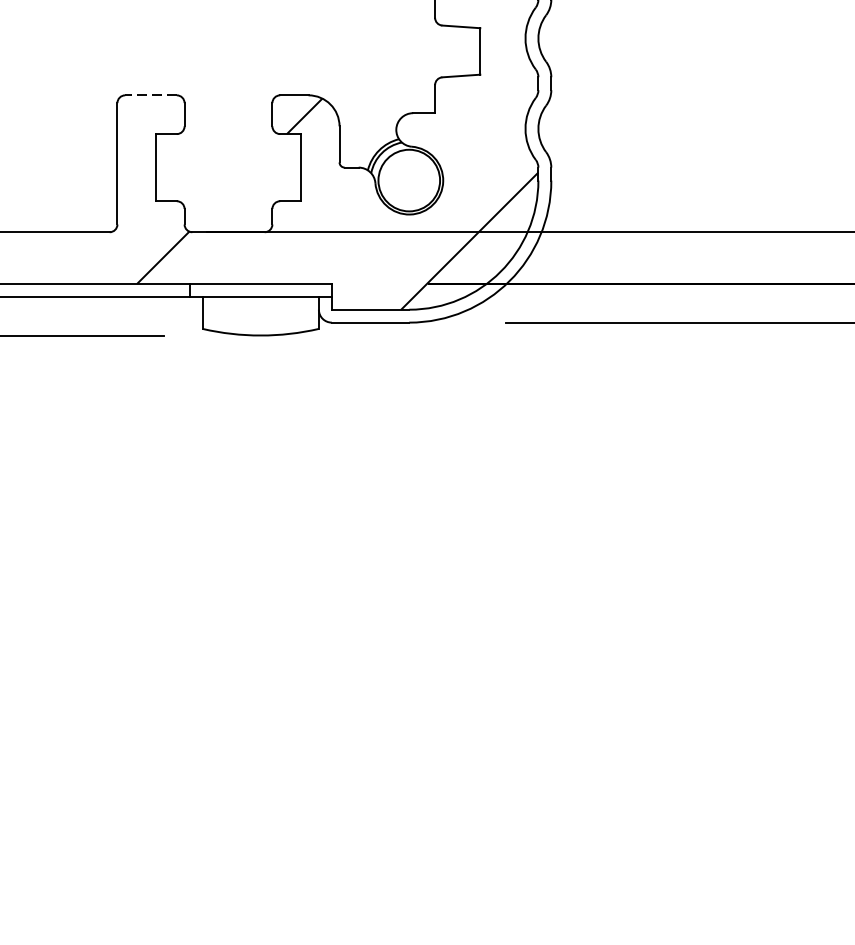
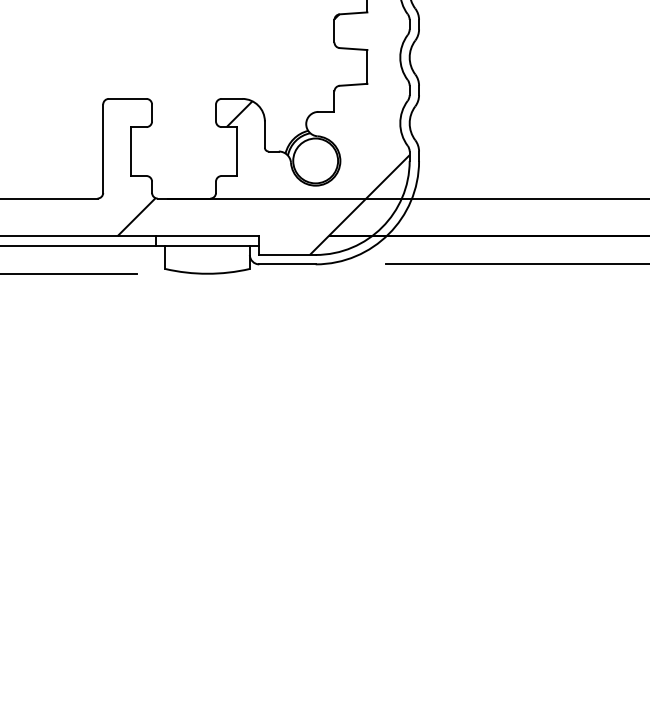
line: (150, 94) -> (127, 98), dashed -> solid

